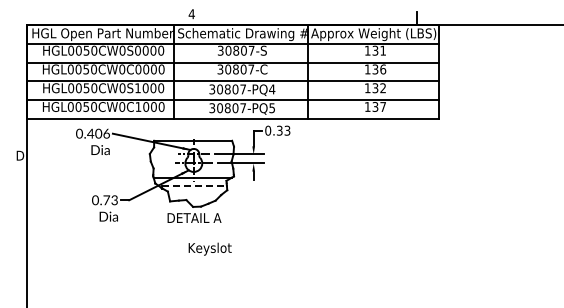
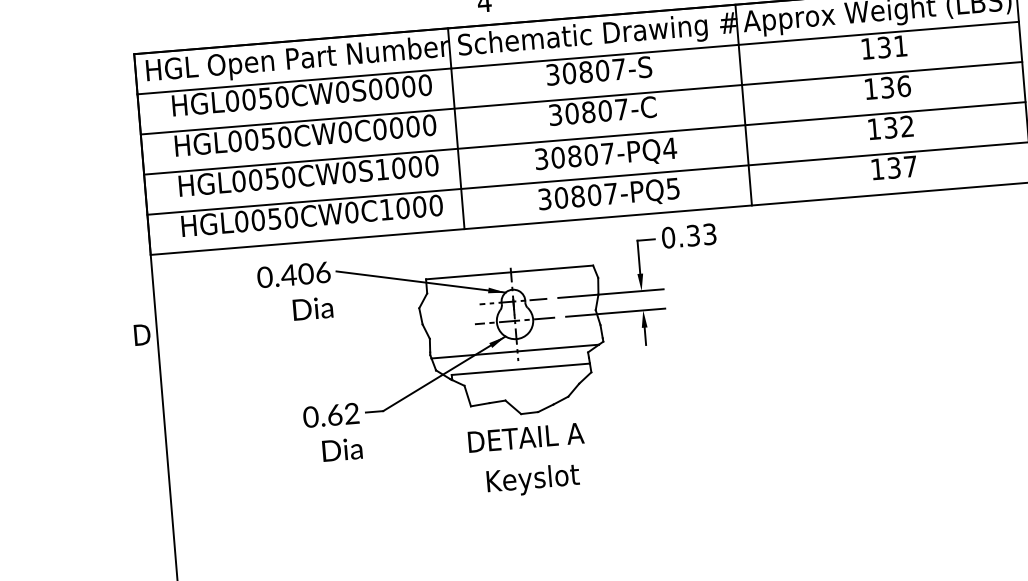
line: (195, 186) -> (522, 369), dashed -> solid
text: (110, 200) -> (343, 414), 0.73 -> 0.62
text: (209, 248) -> (531, 479), moved

